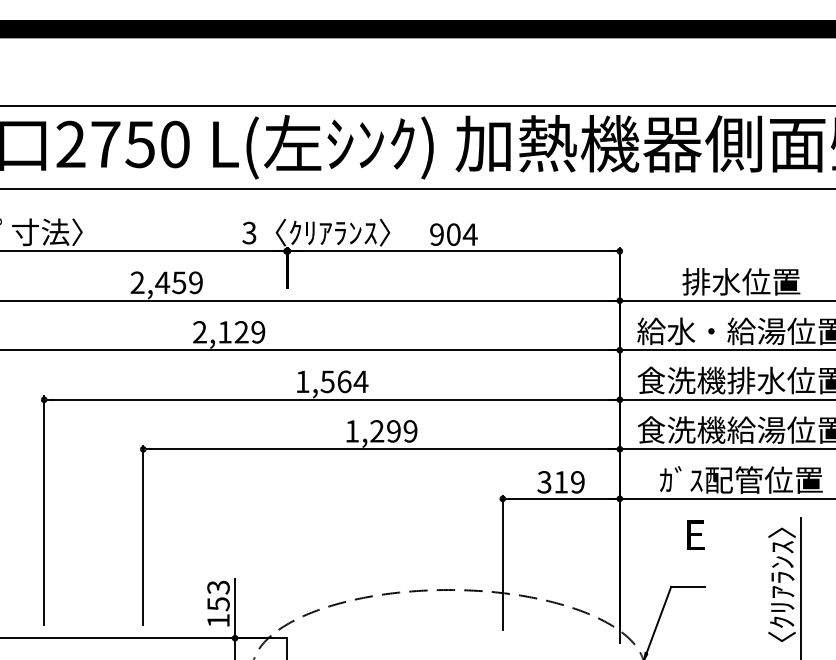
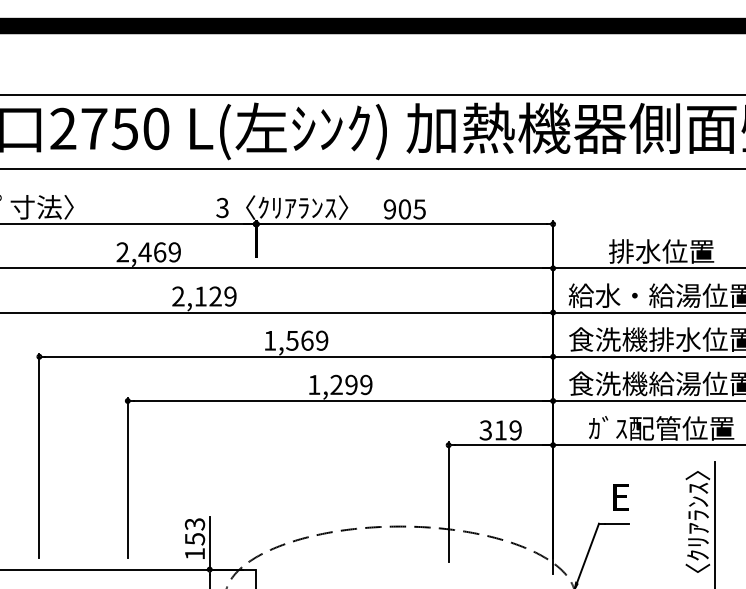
text: (470, 234) -> (419, 209), 904 -> 905
text: (178, 282) -> (159, 252), 2,459 -> 2,469
text: (360, 381) -> (321, 340), 1,564 -> 1,569
text: (695, 535) -> (620, 497), moved

